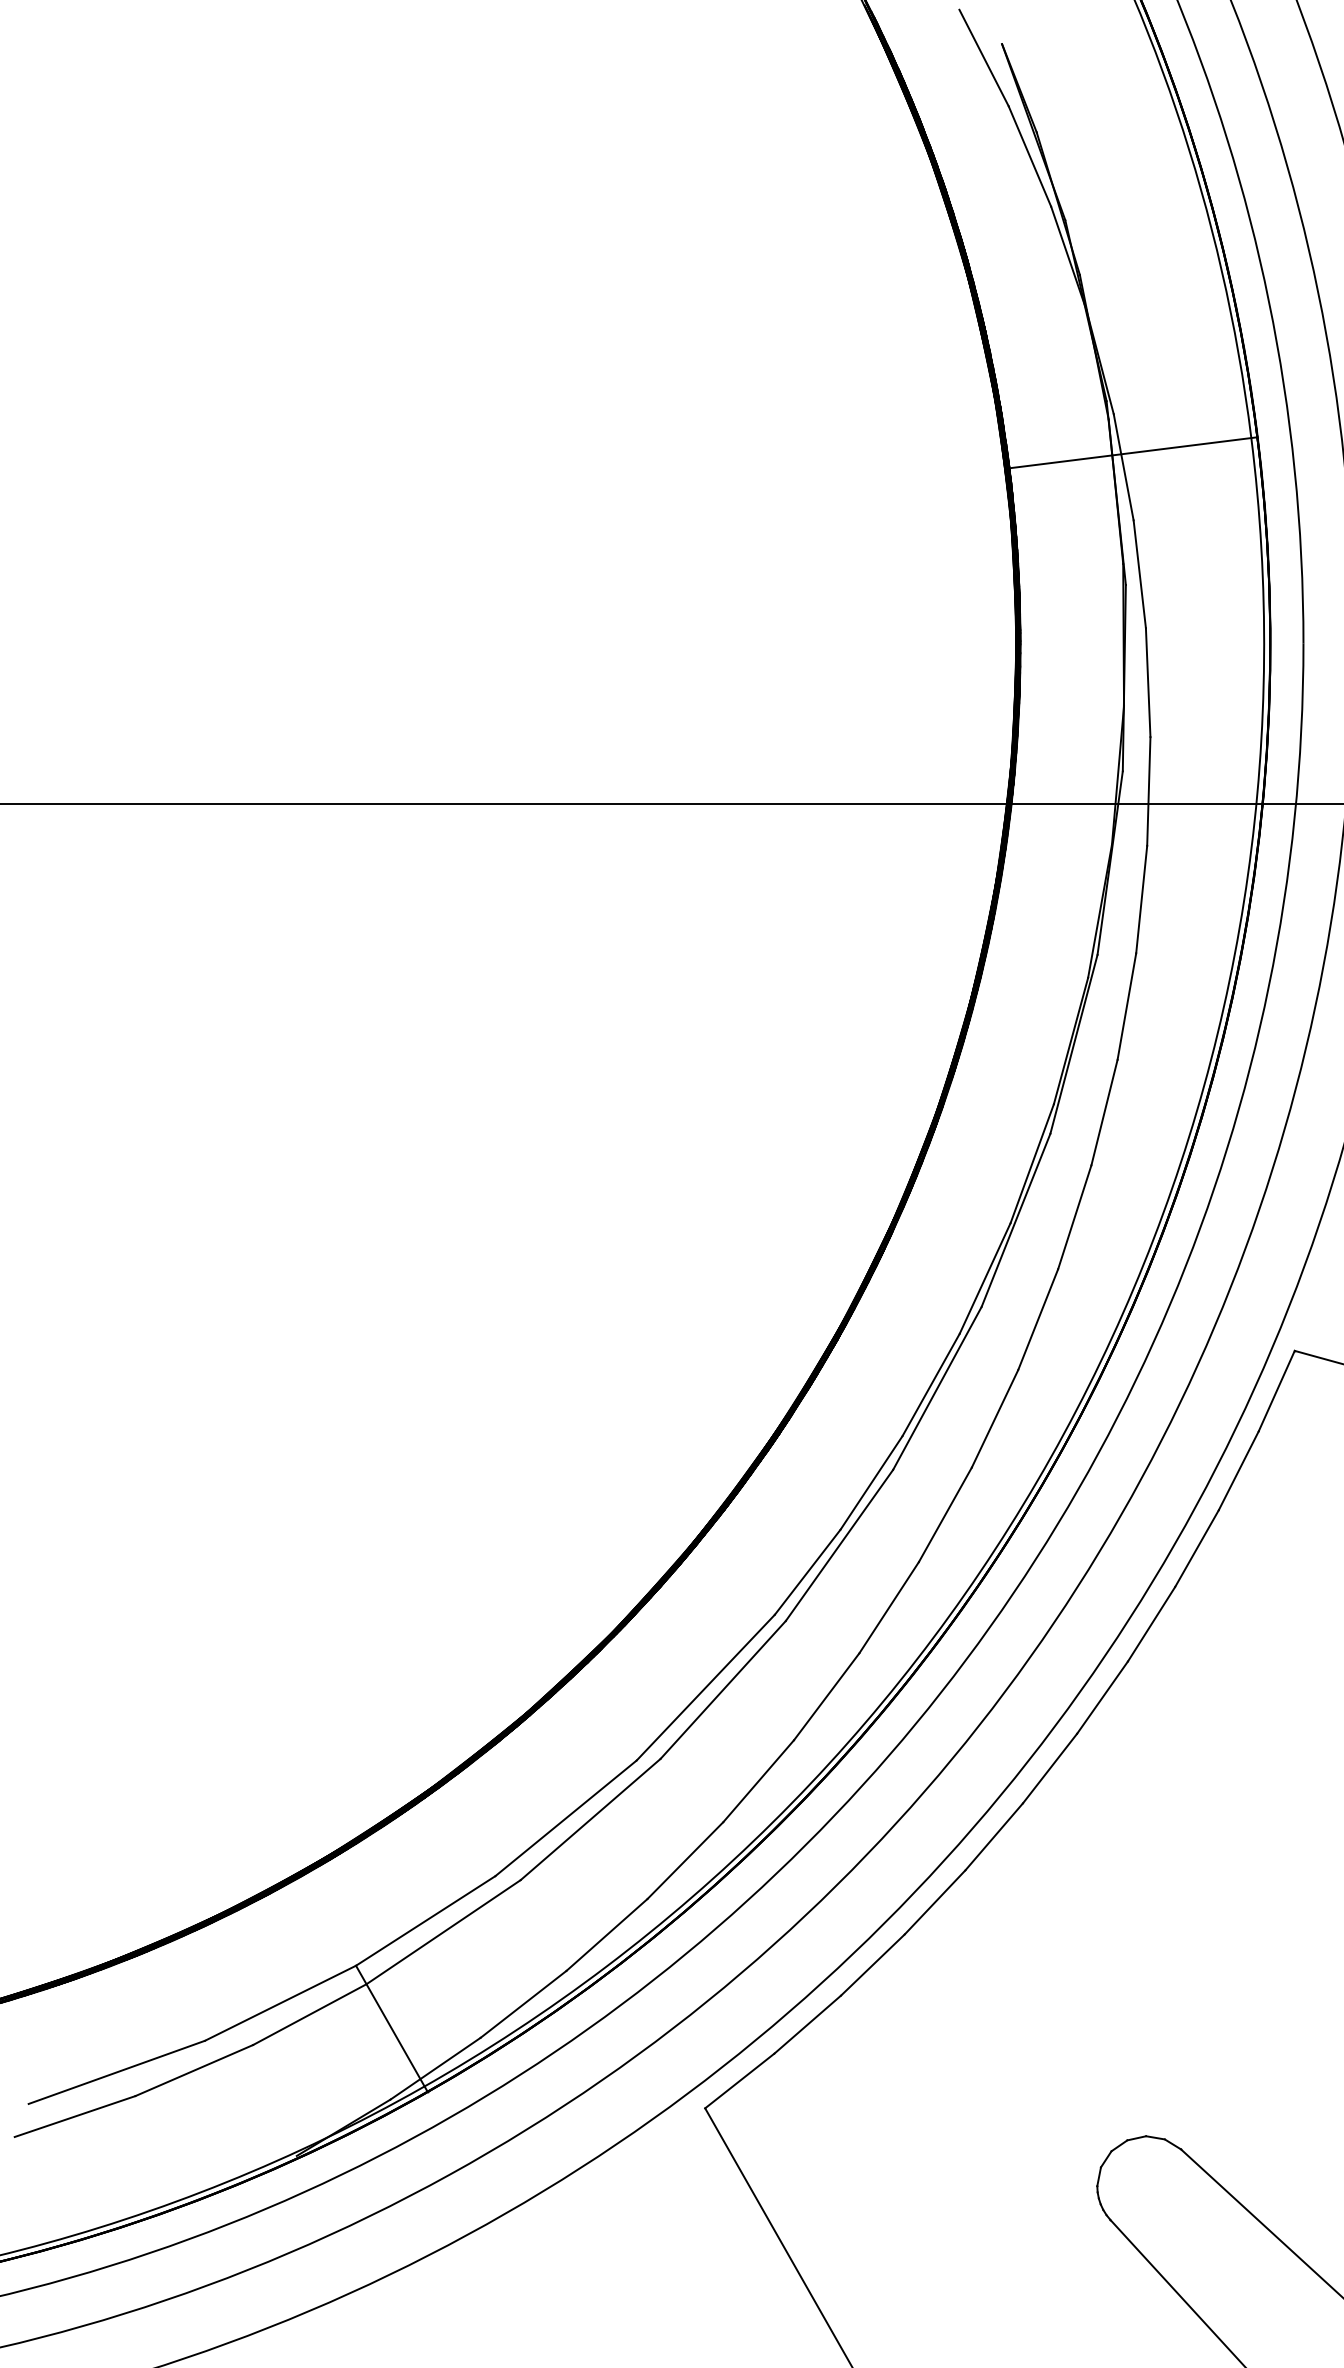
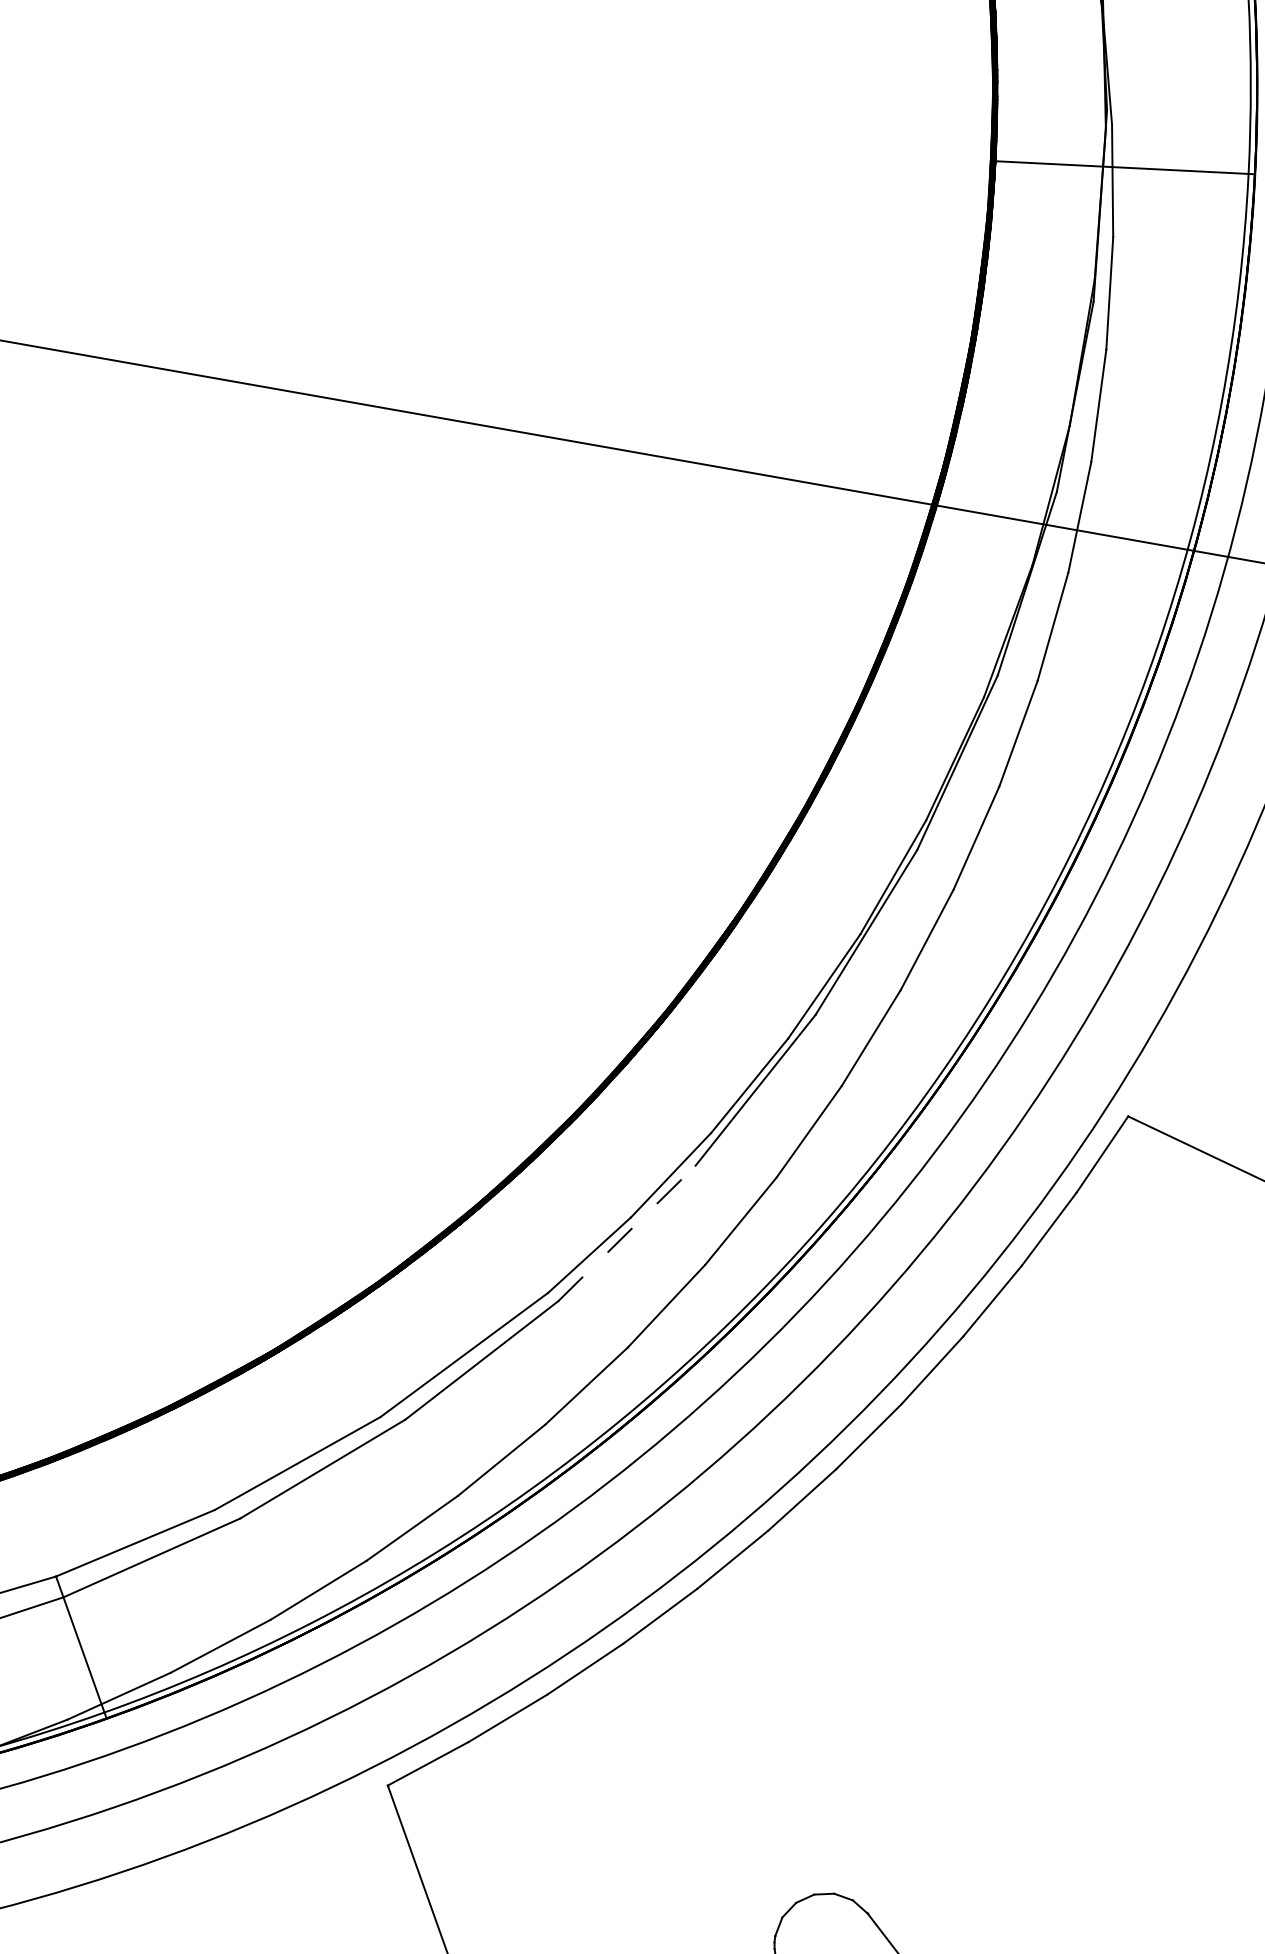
line: (839, 1545) -> (626, 1233), solid -> dashed

